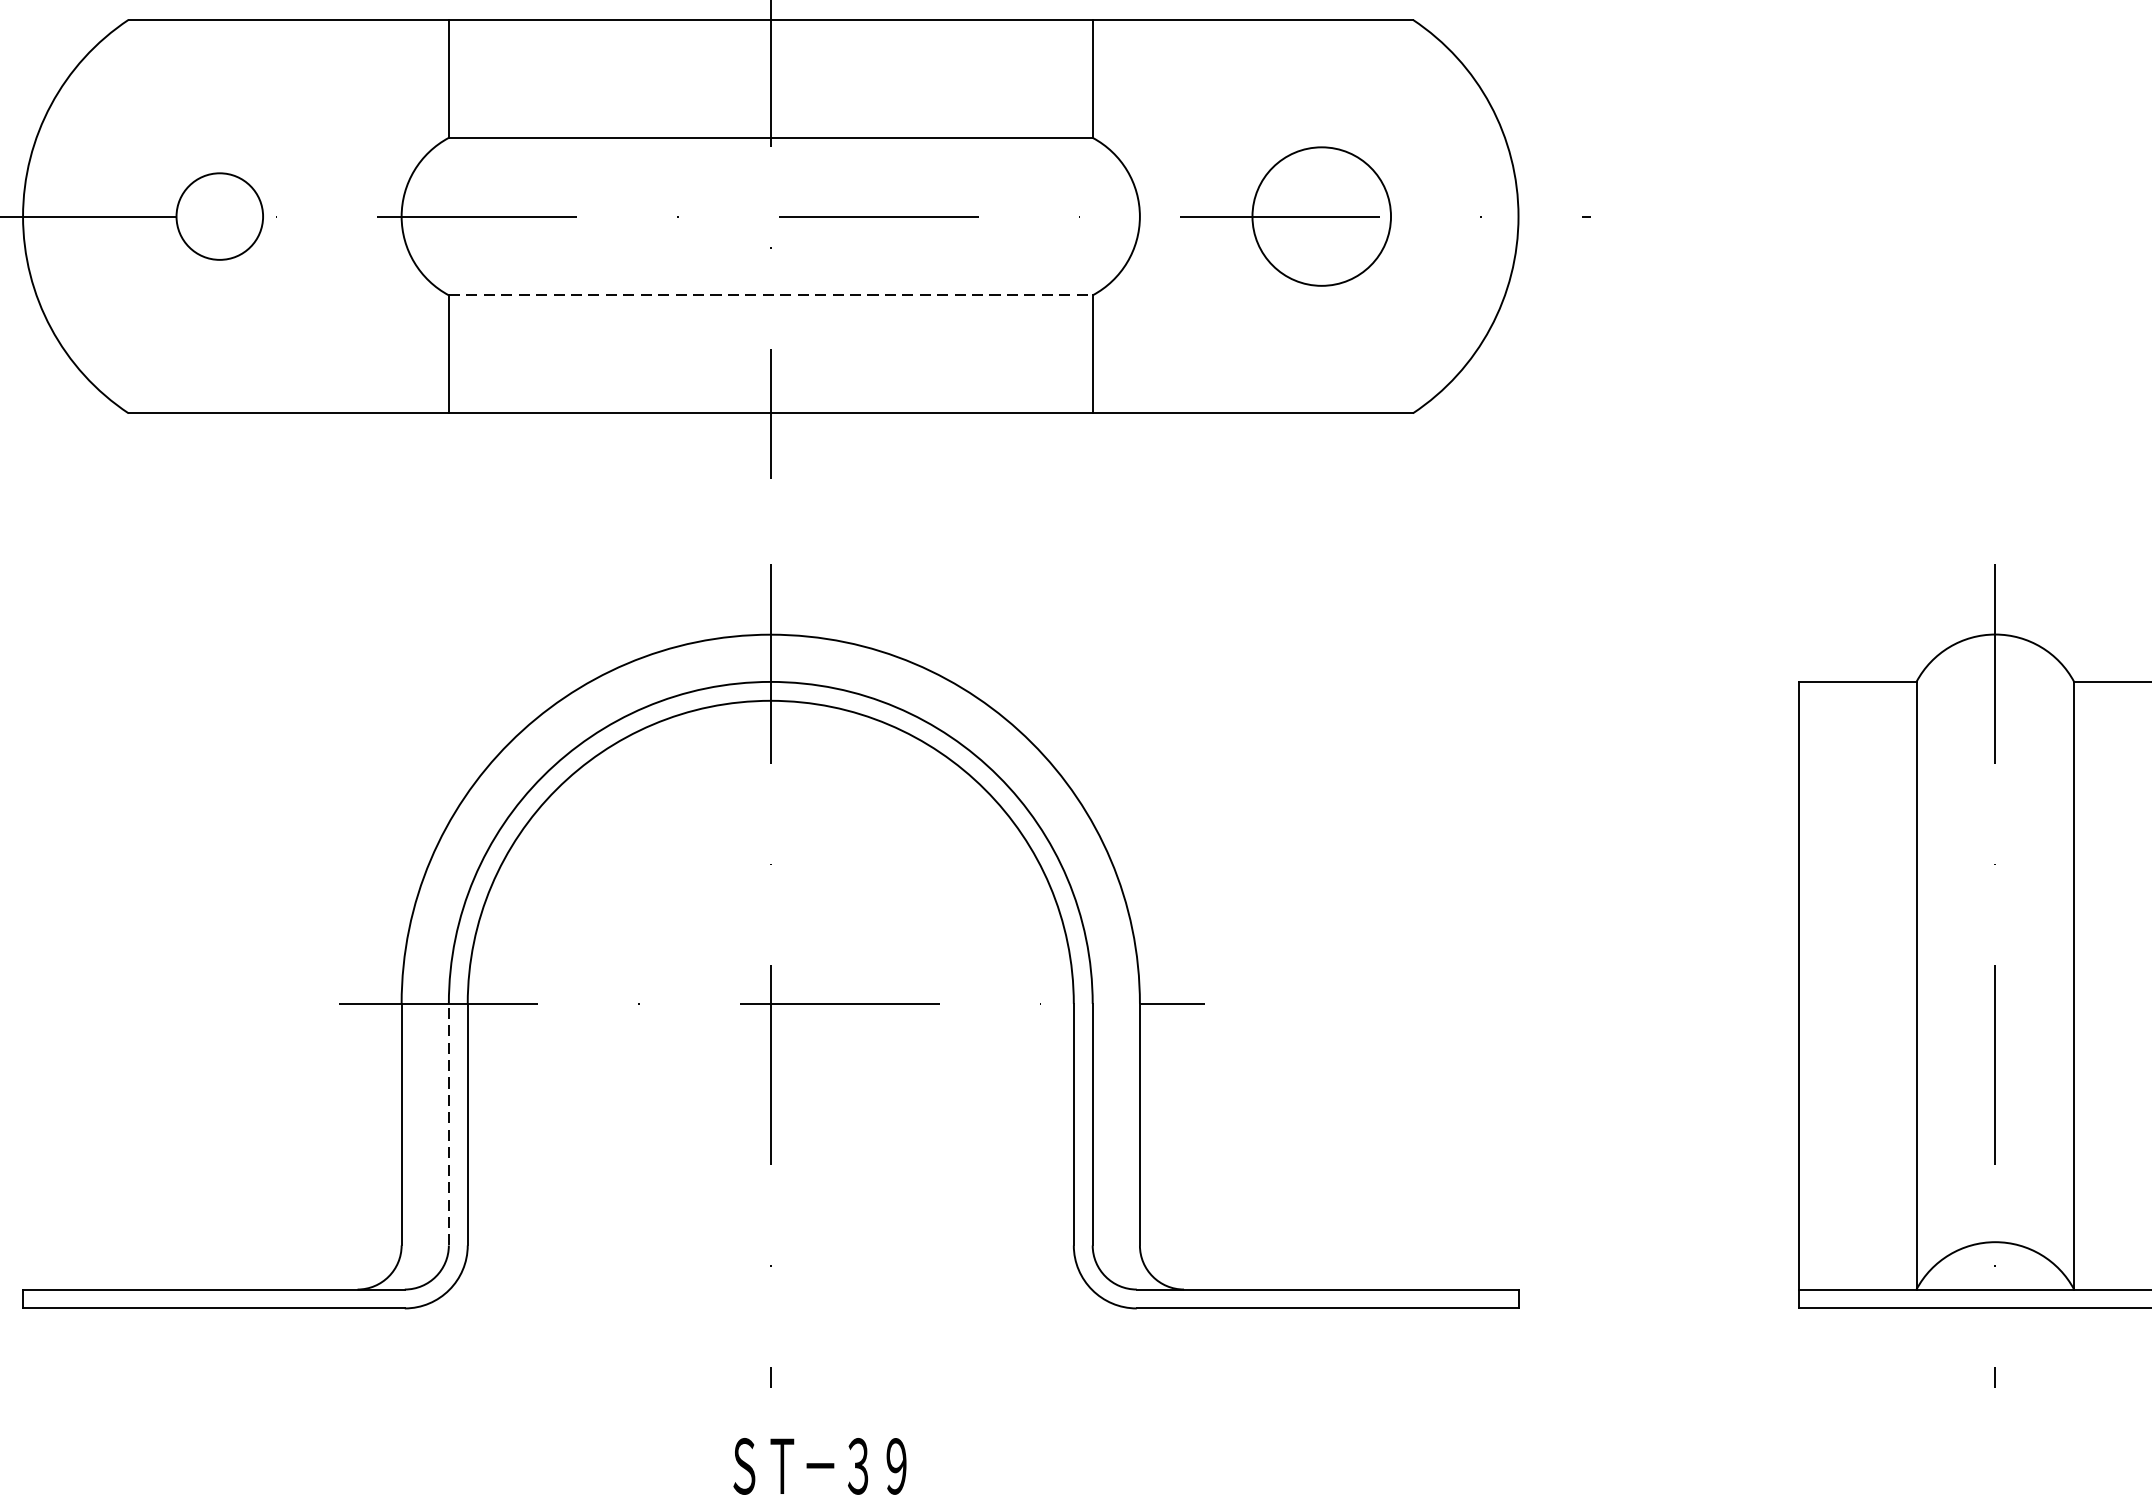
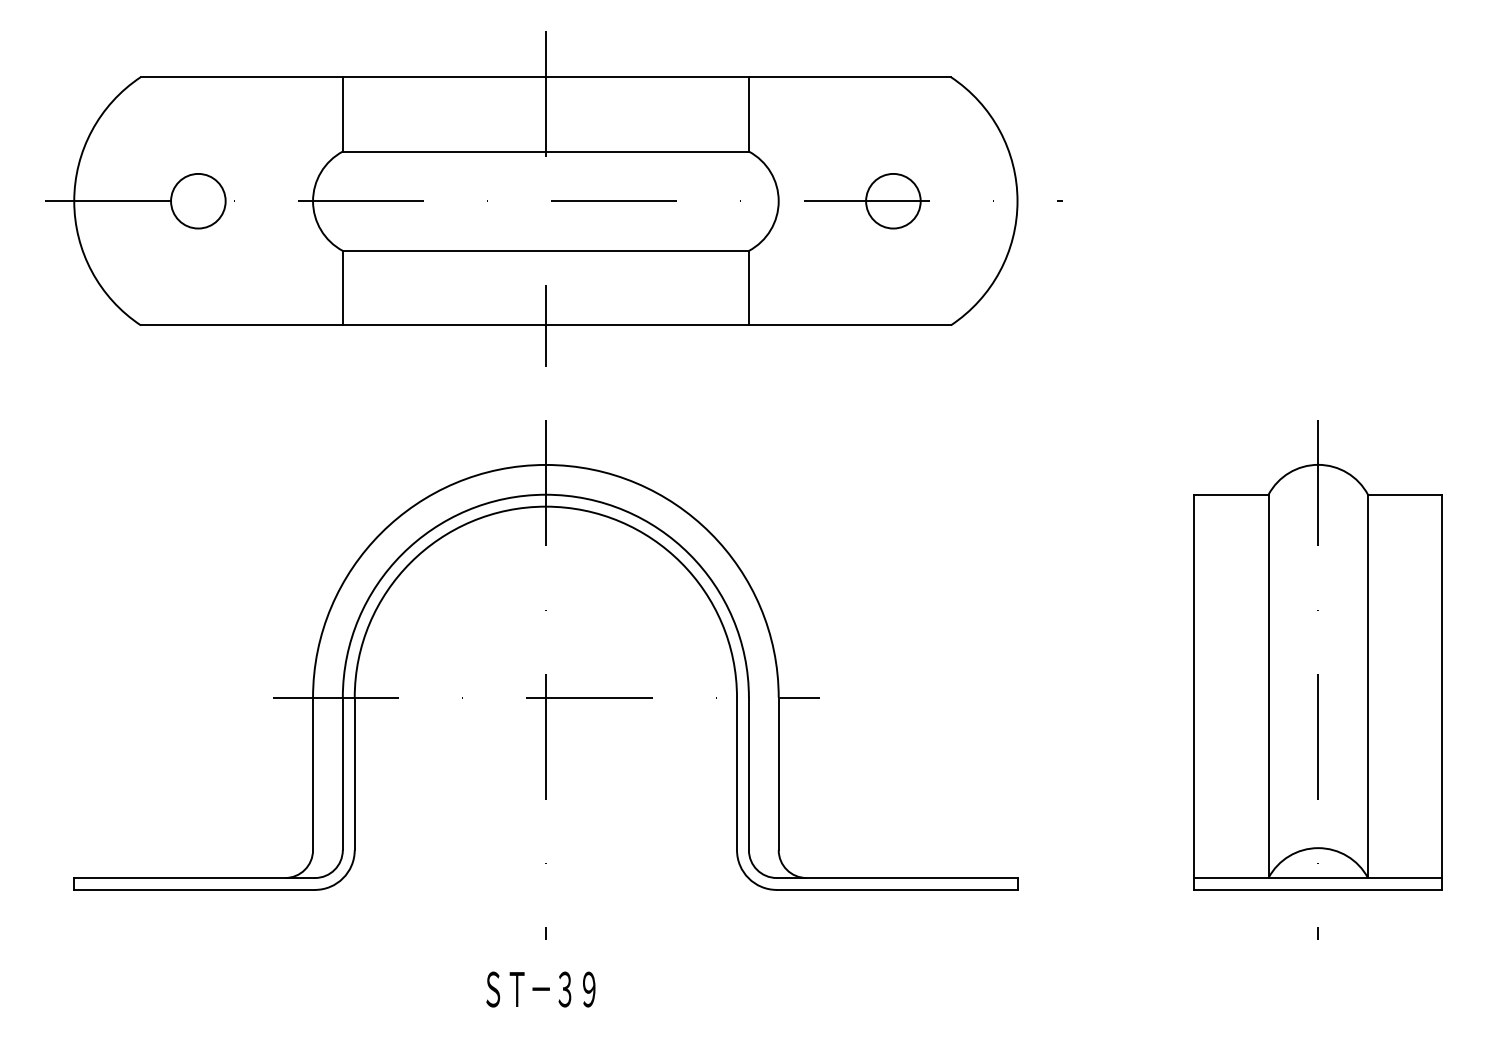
circle: (1321, 215) -> (893, 200), size x0.62
line: (771, 294) -> (546, 250), dashed -> solid
line: (448, 1123) -> (342, 773), dashed -> solid
text: (819, 1466) -> (540, 989), moved

